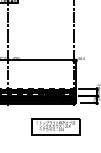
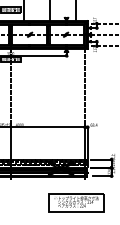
part: (55, 126) -> (76, 202), moved

